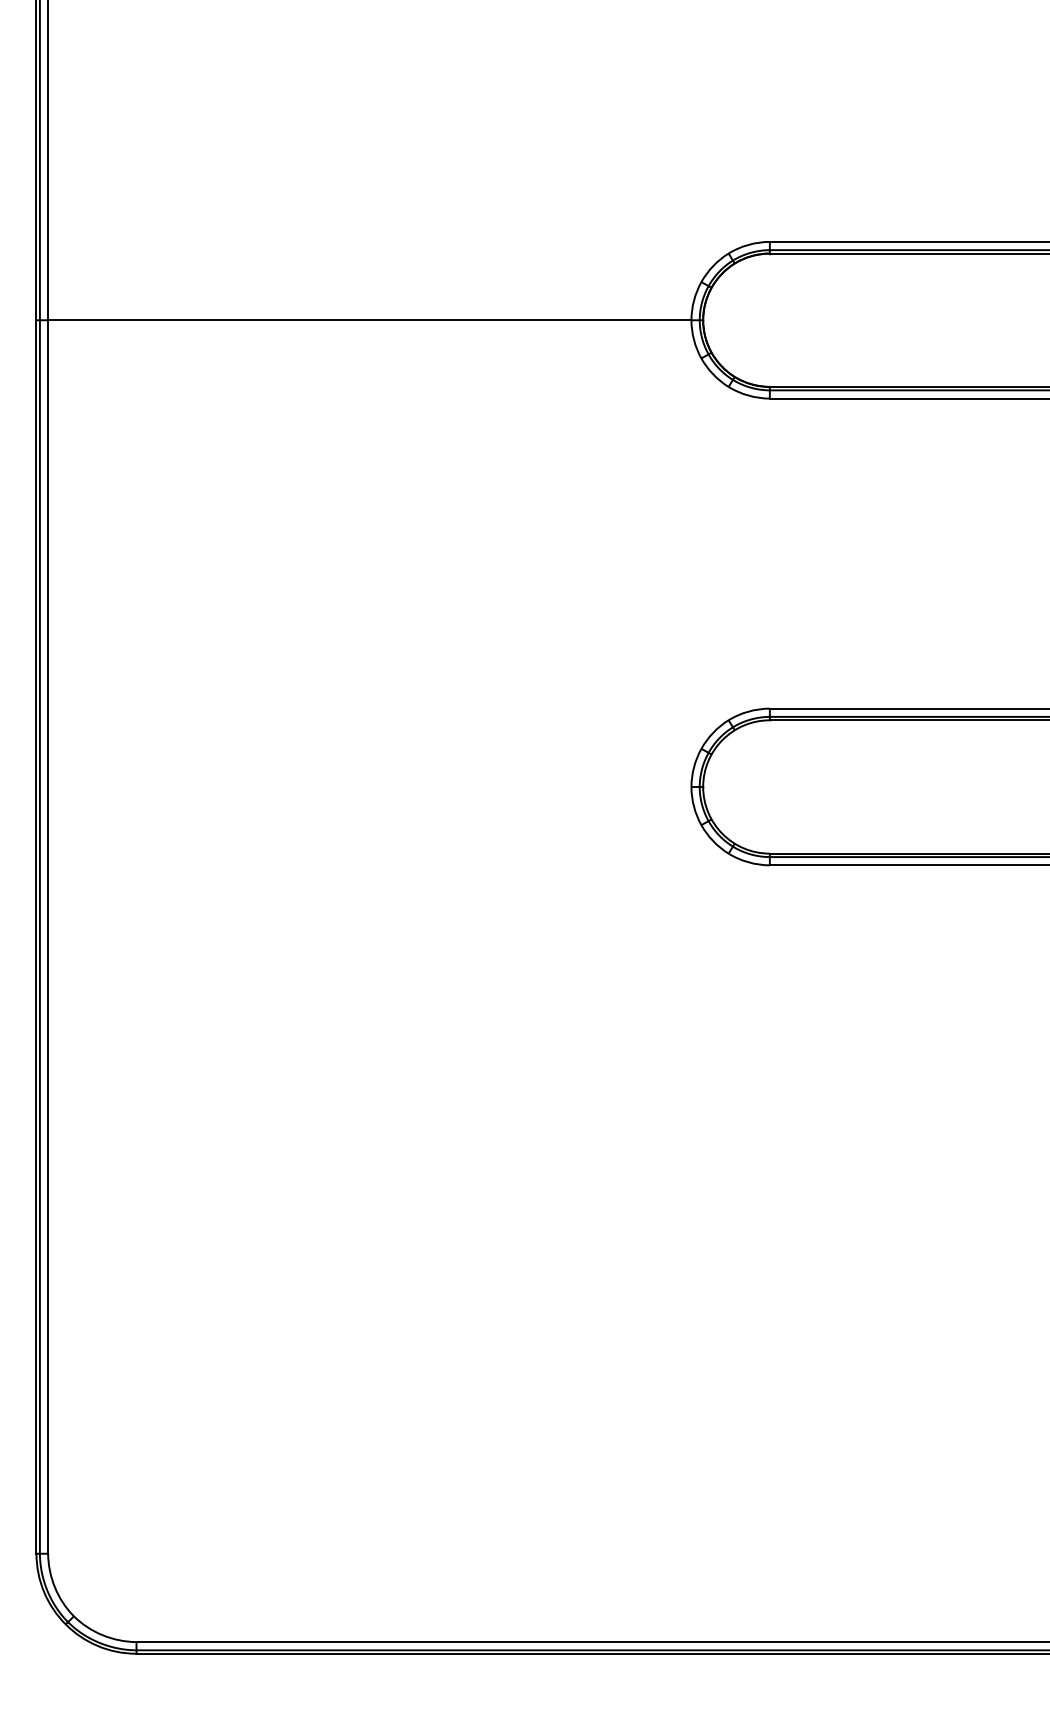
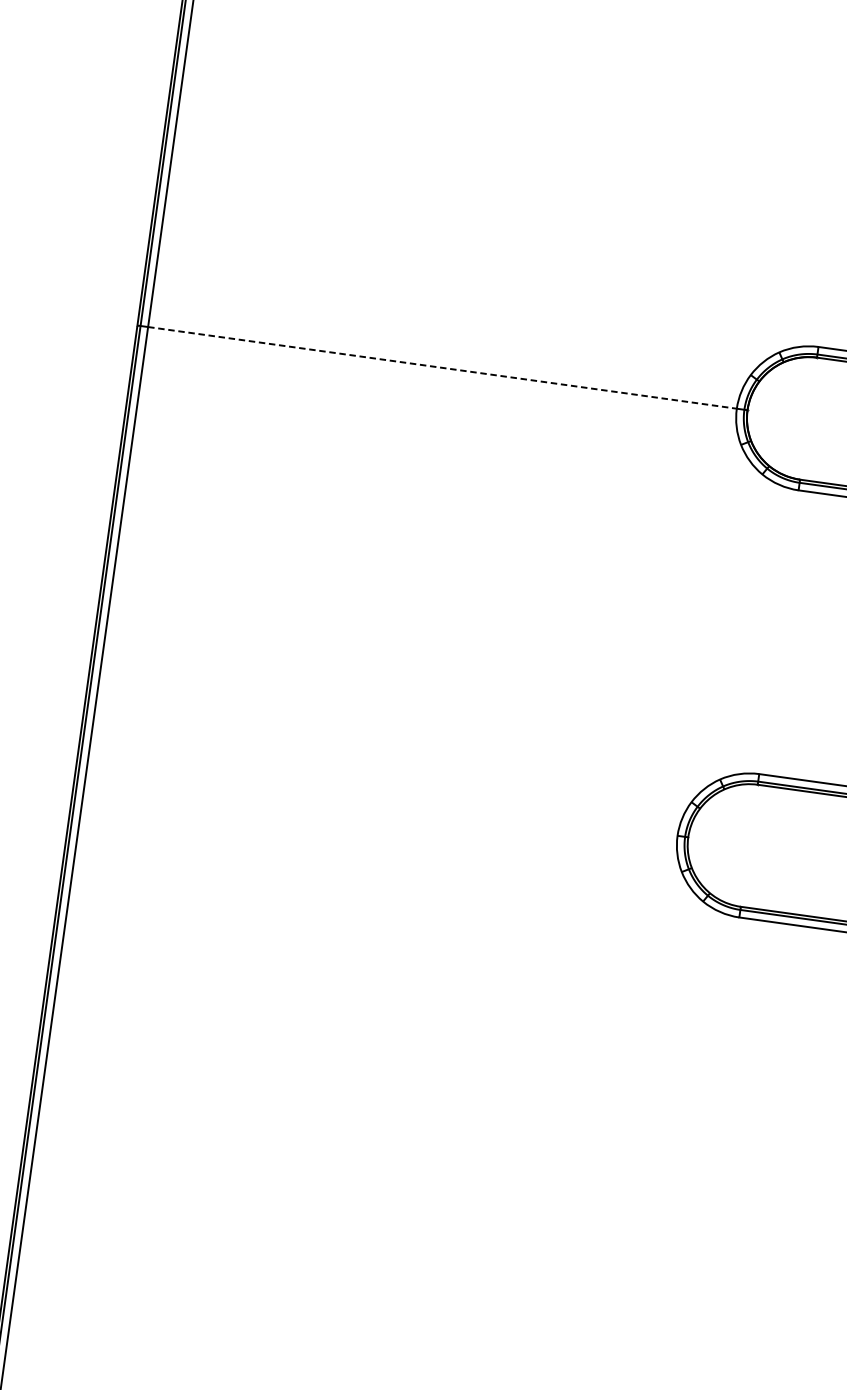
line: (369, 320) -> (442, 368), solid -> dashed

